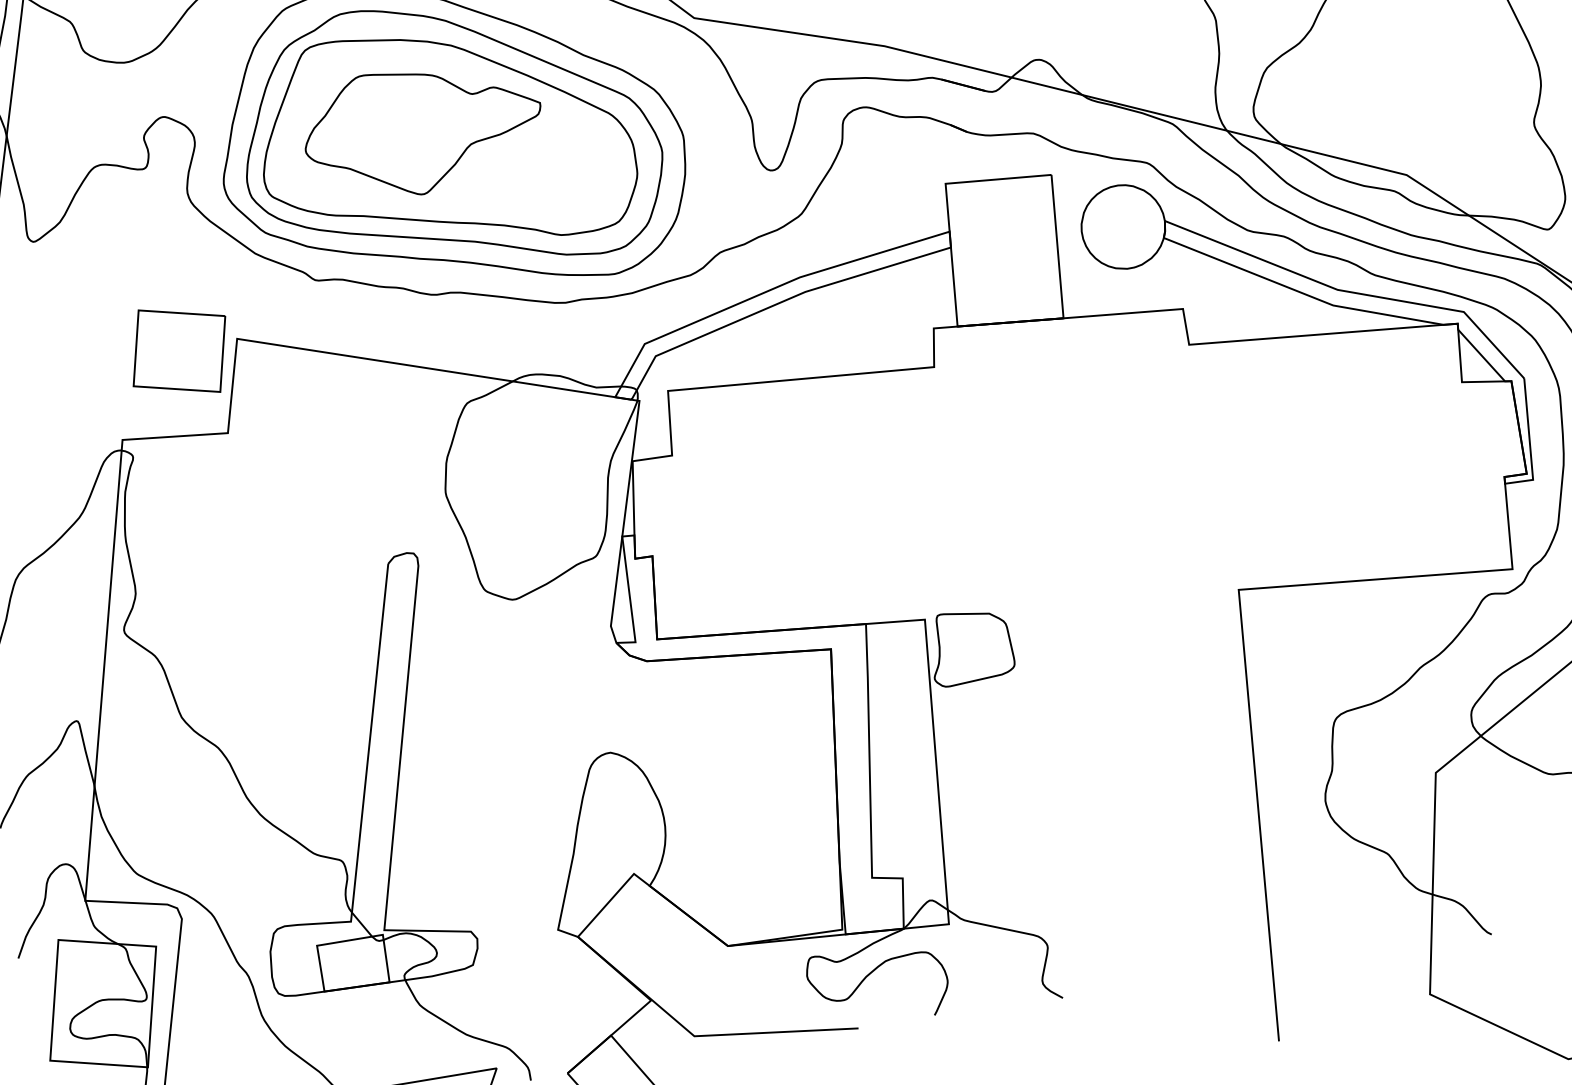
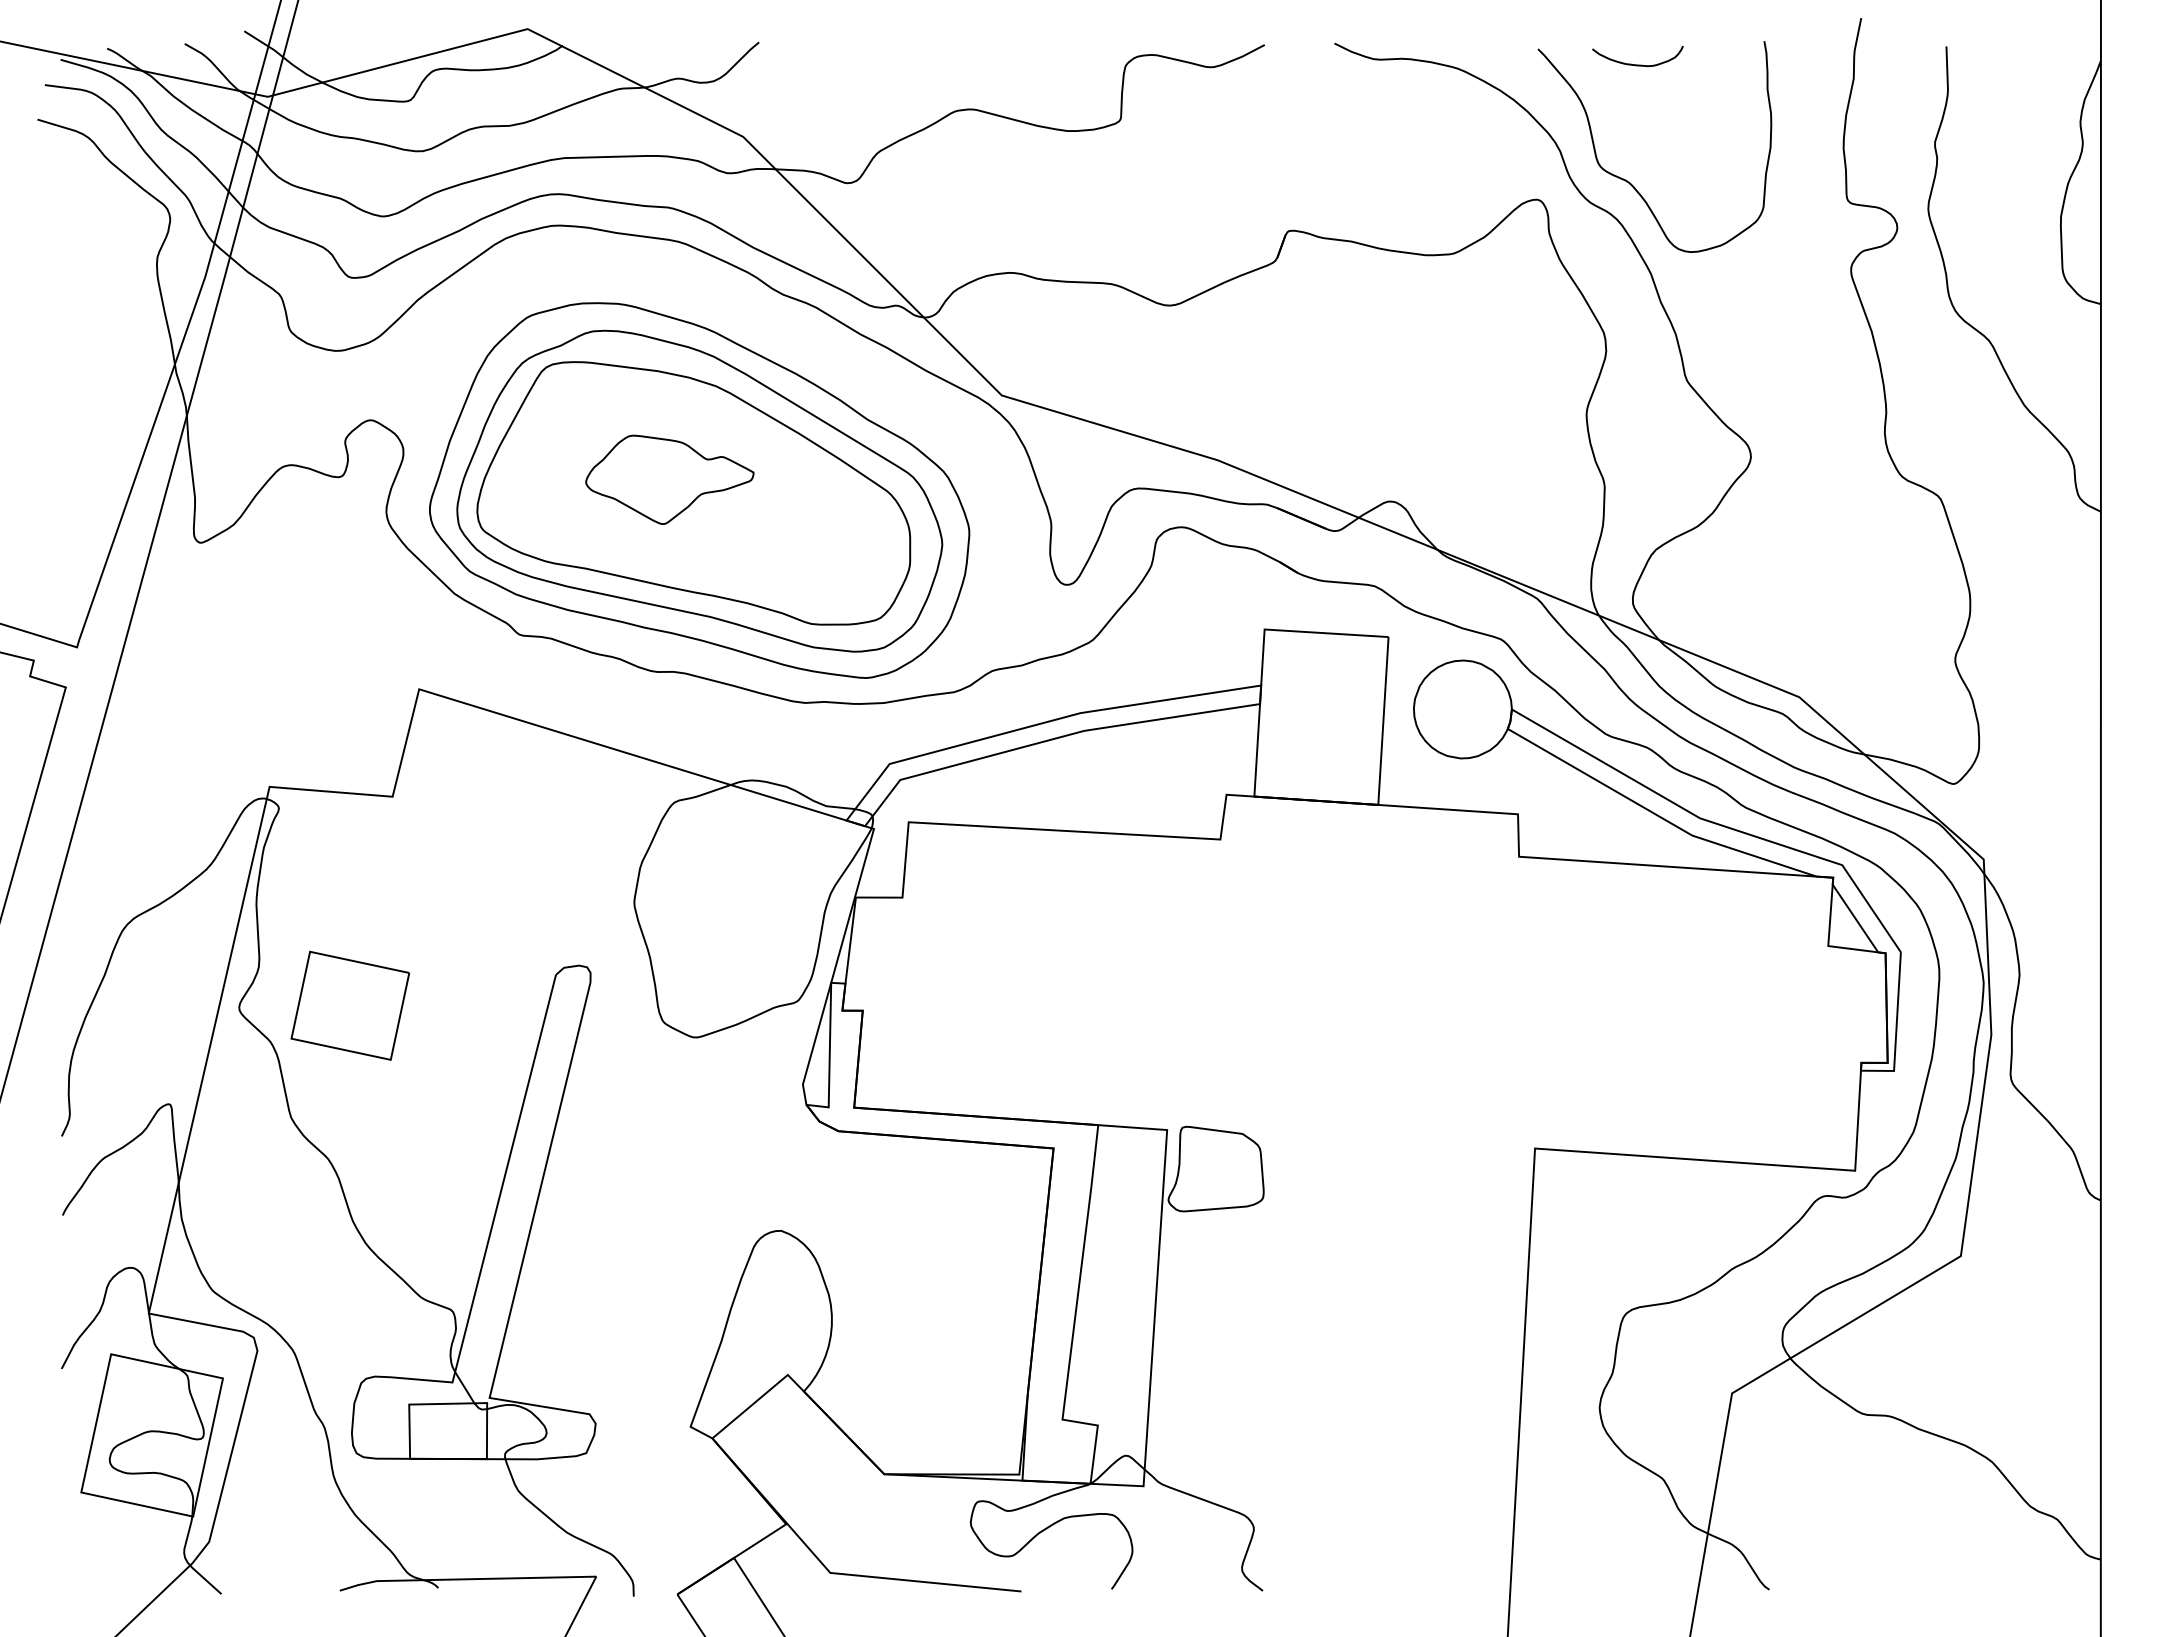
part: (423, 130) -> (669, 479), size x0.6
part: (179, 350) -> (350, 1005), moved

